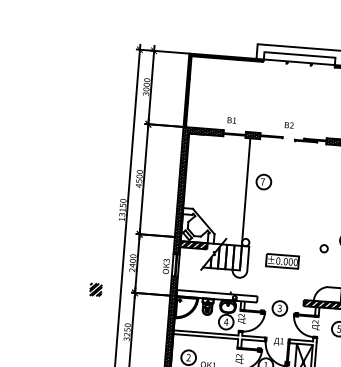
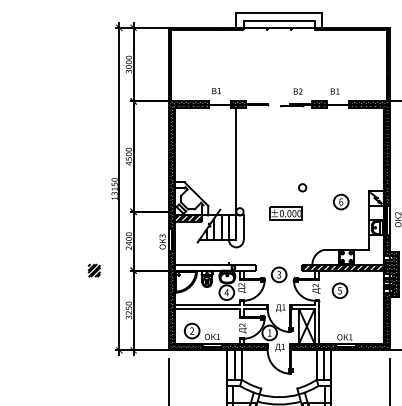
text: (288, 125) -> (297, 91), moved
part: (264, 181) -> (253, 149), removed
circle: (324, 248) -> (302, 187), moved
part: (281, 261) -> (285, 213), moved

